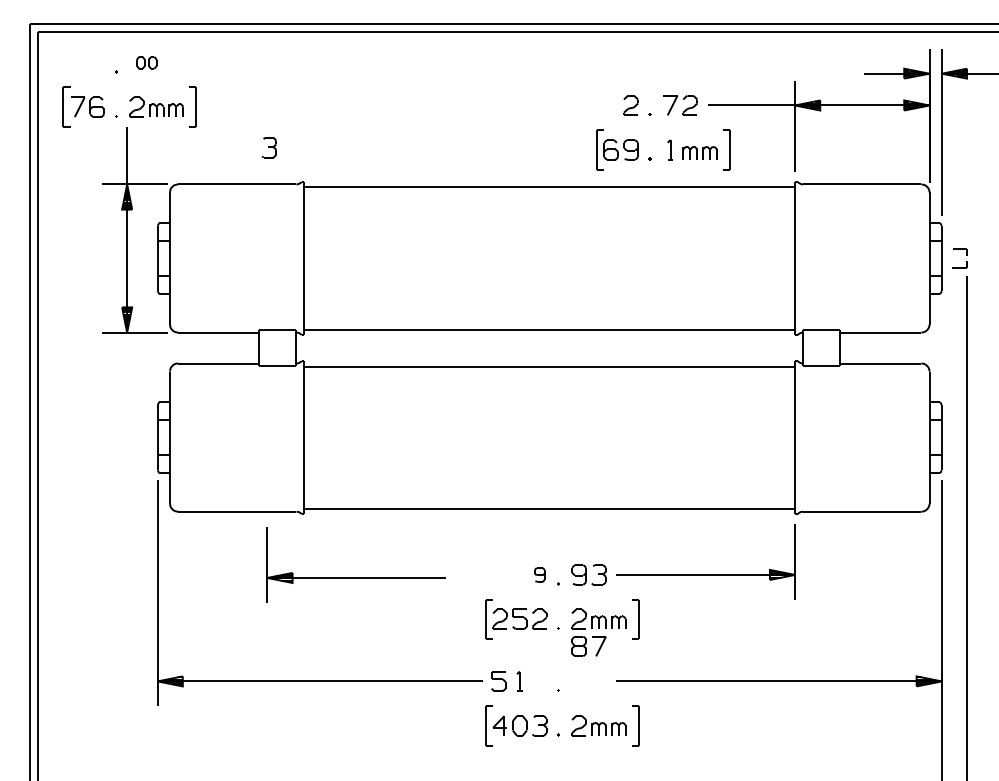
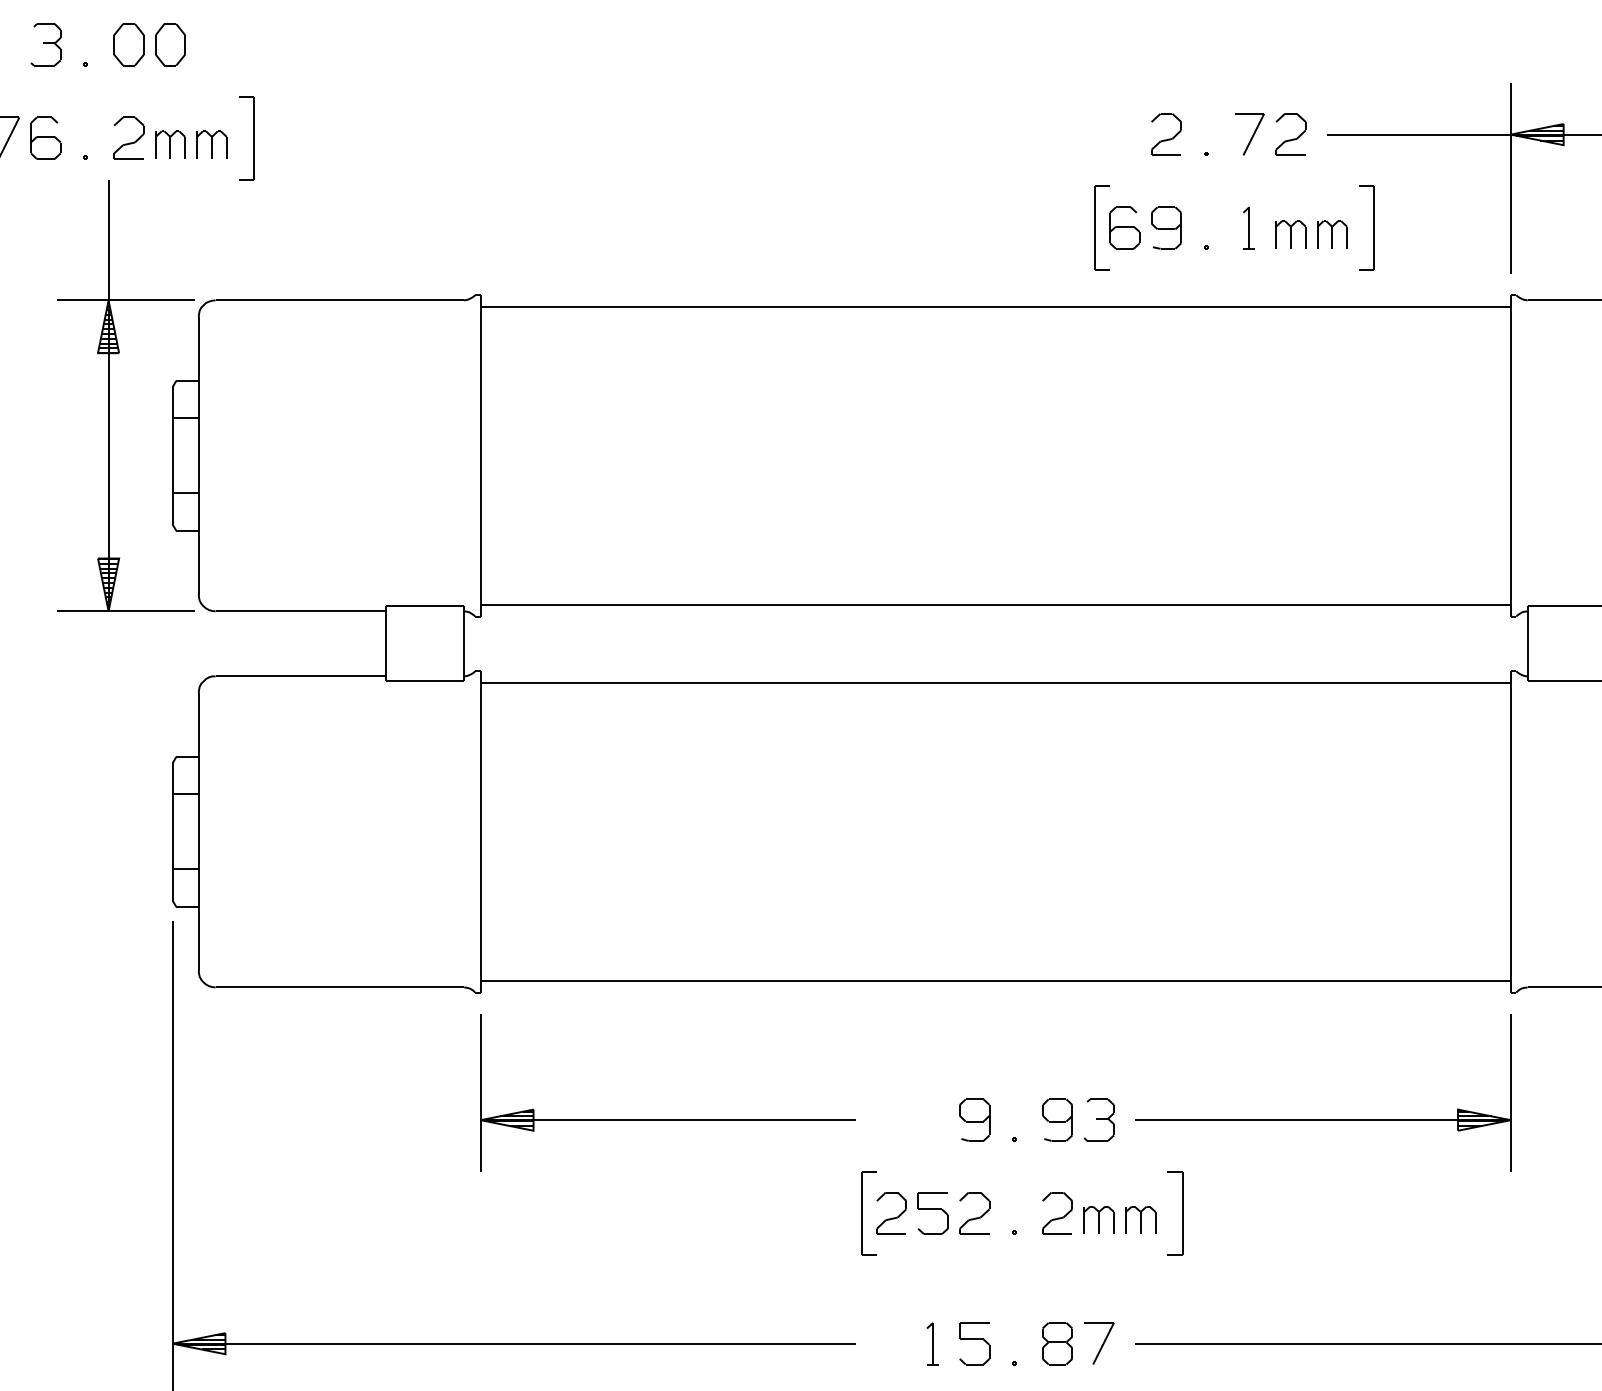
part: (146, 62) -> (149, 44), size x1.67
part: (269, 147) -> (46, 44), moved
part: (539, 574) -> (974, 1119), size x1.43
part: (355, 577) -> (665, 1119), moved
part: (588, 646) -> (1077, 1343), moved
part: (498, 681) -> (974, 1343), moved

